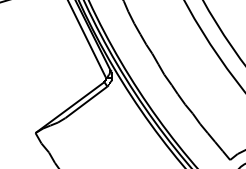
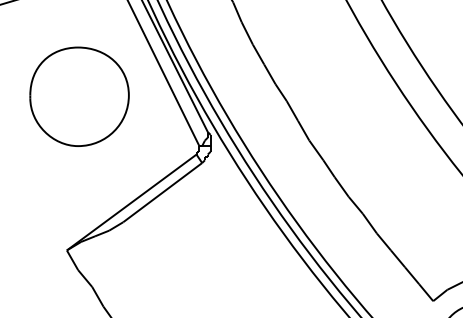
part: (42, 51) -> (79, 96), added

